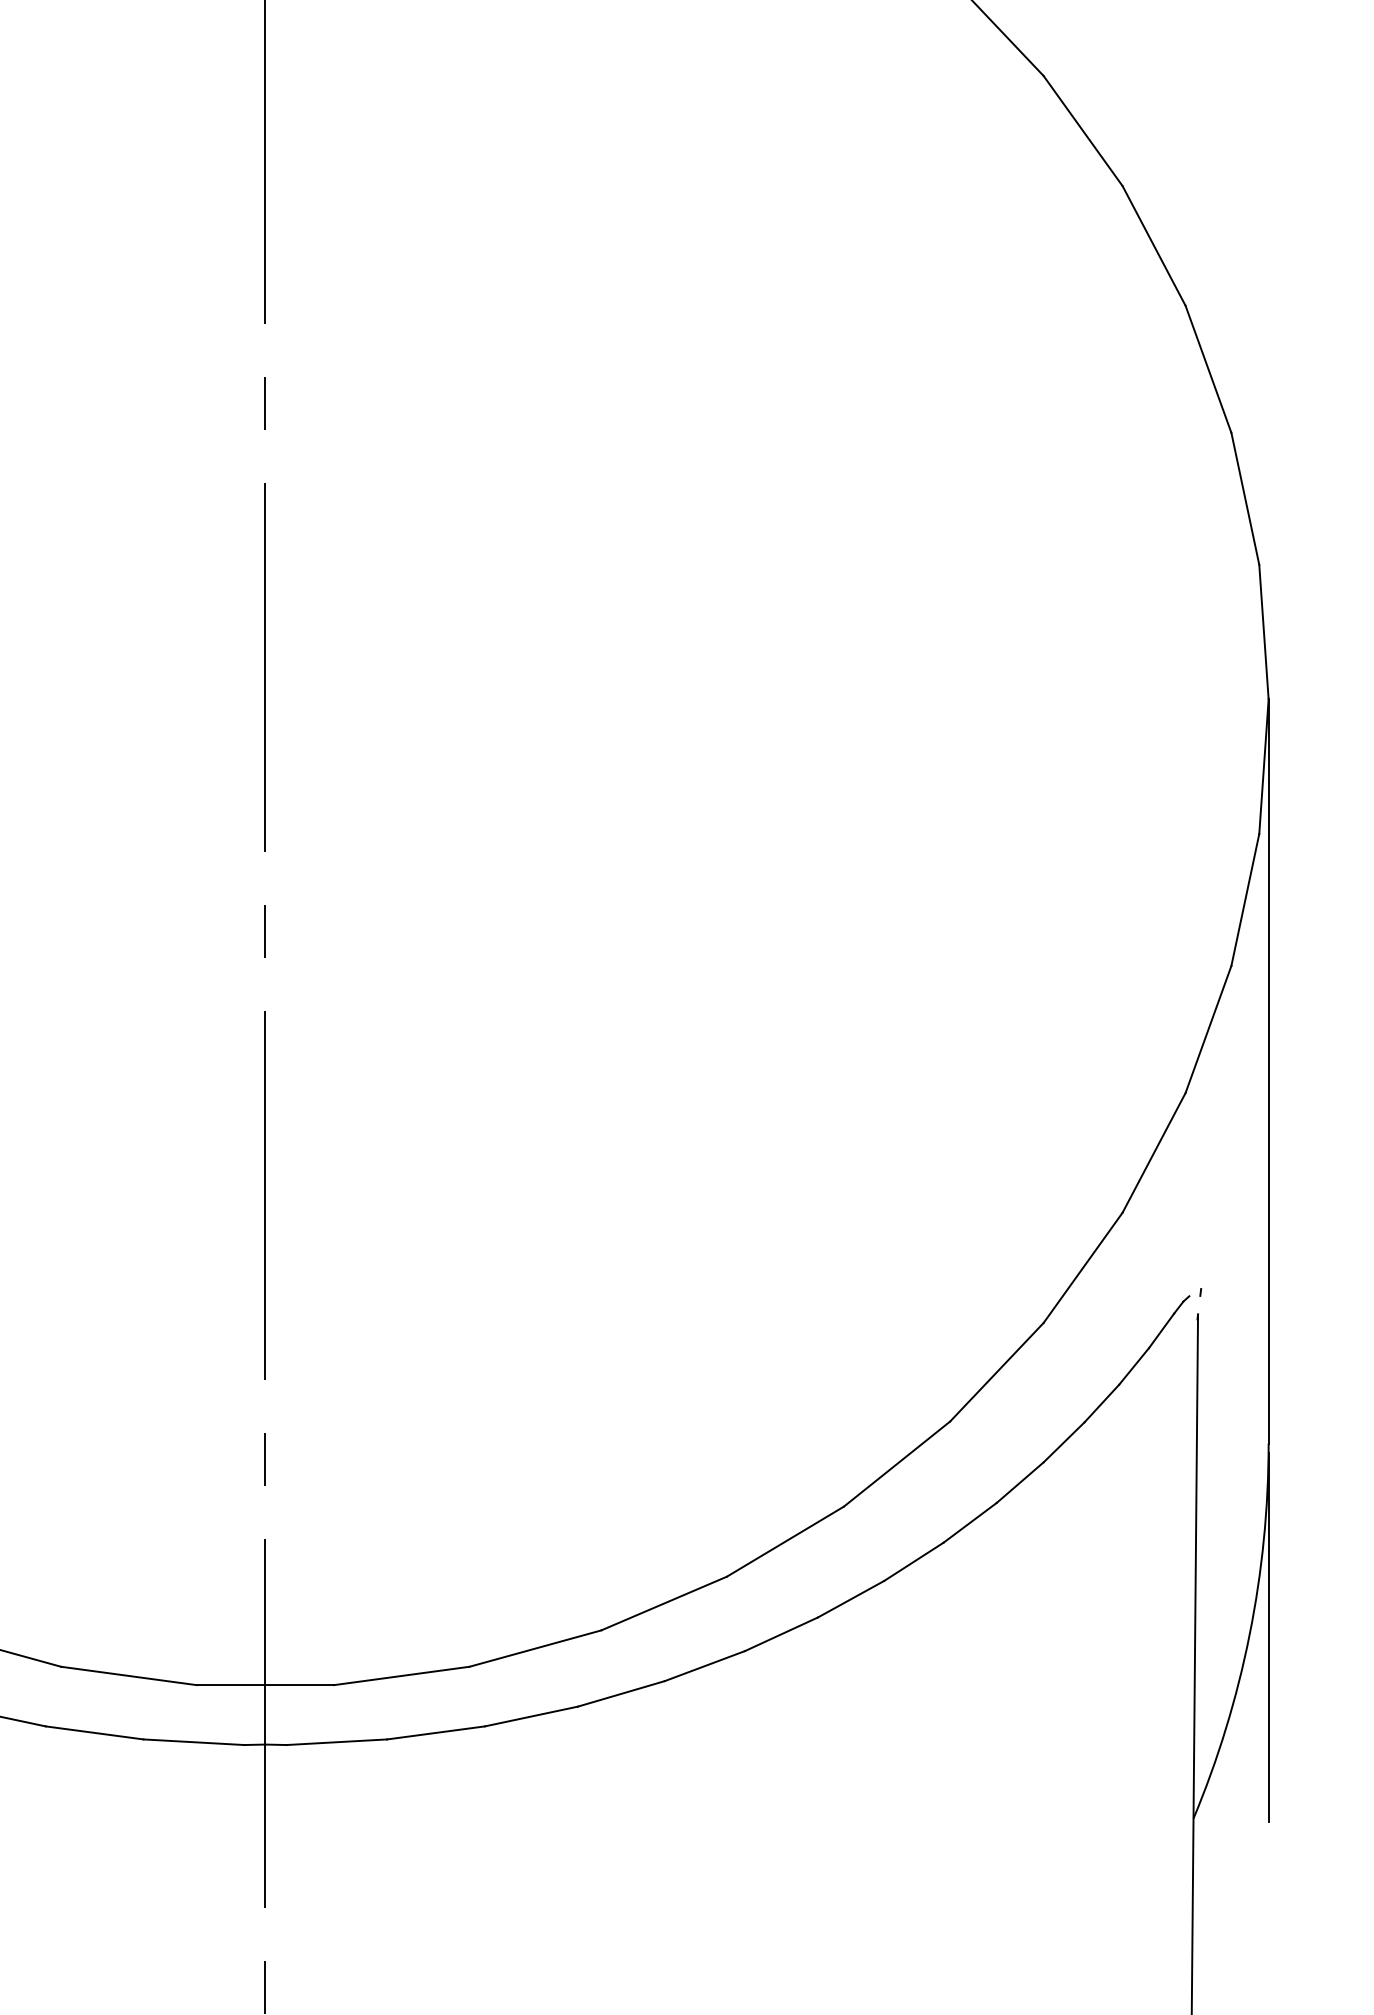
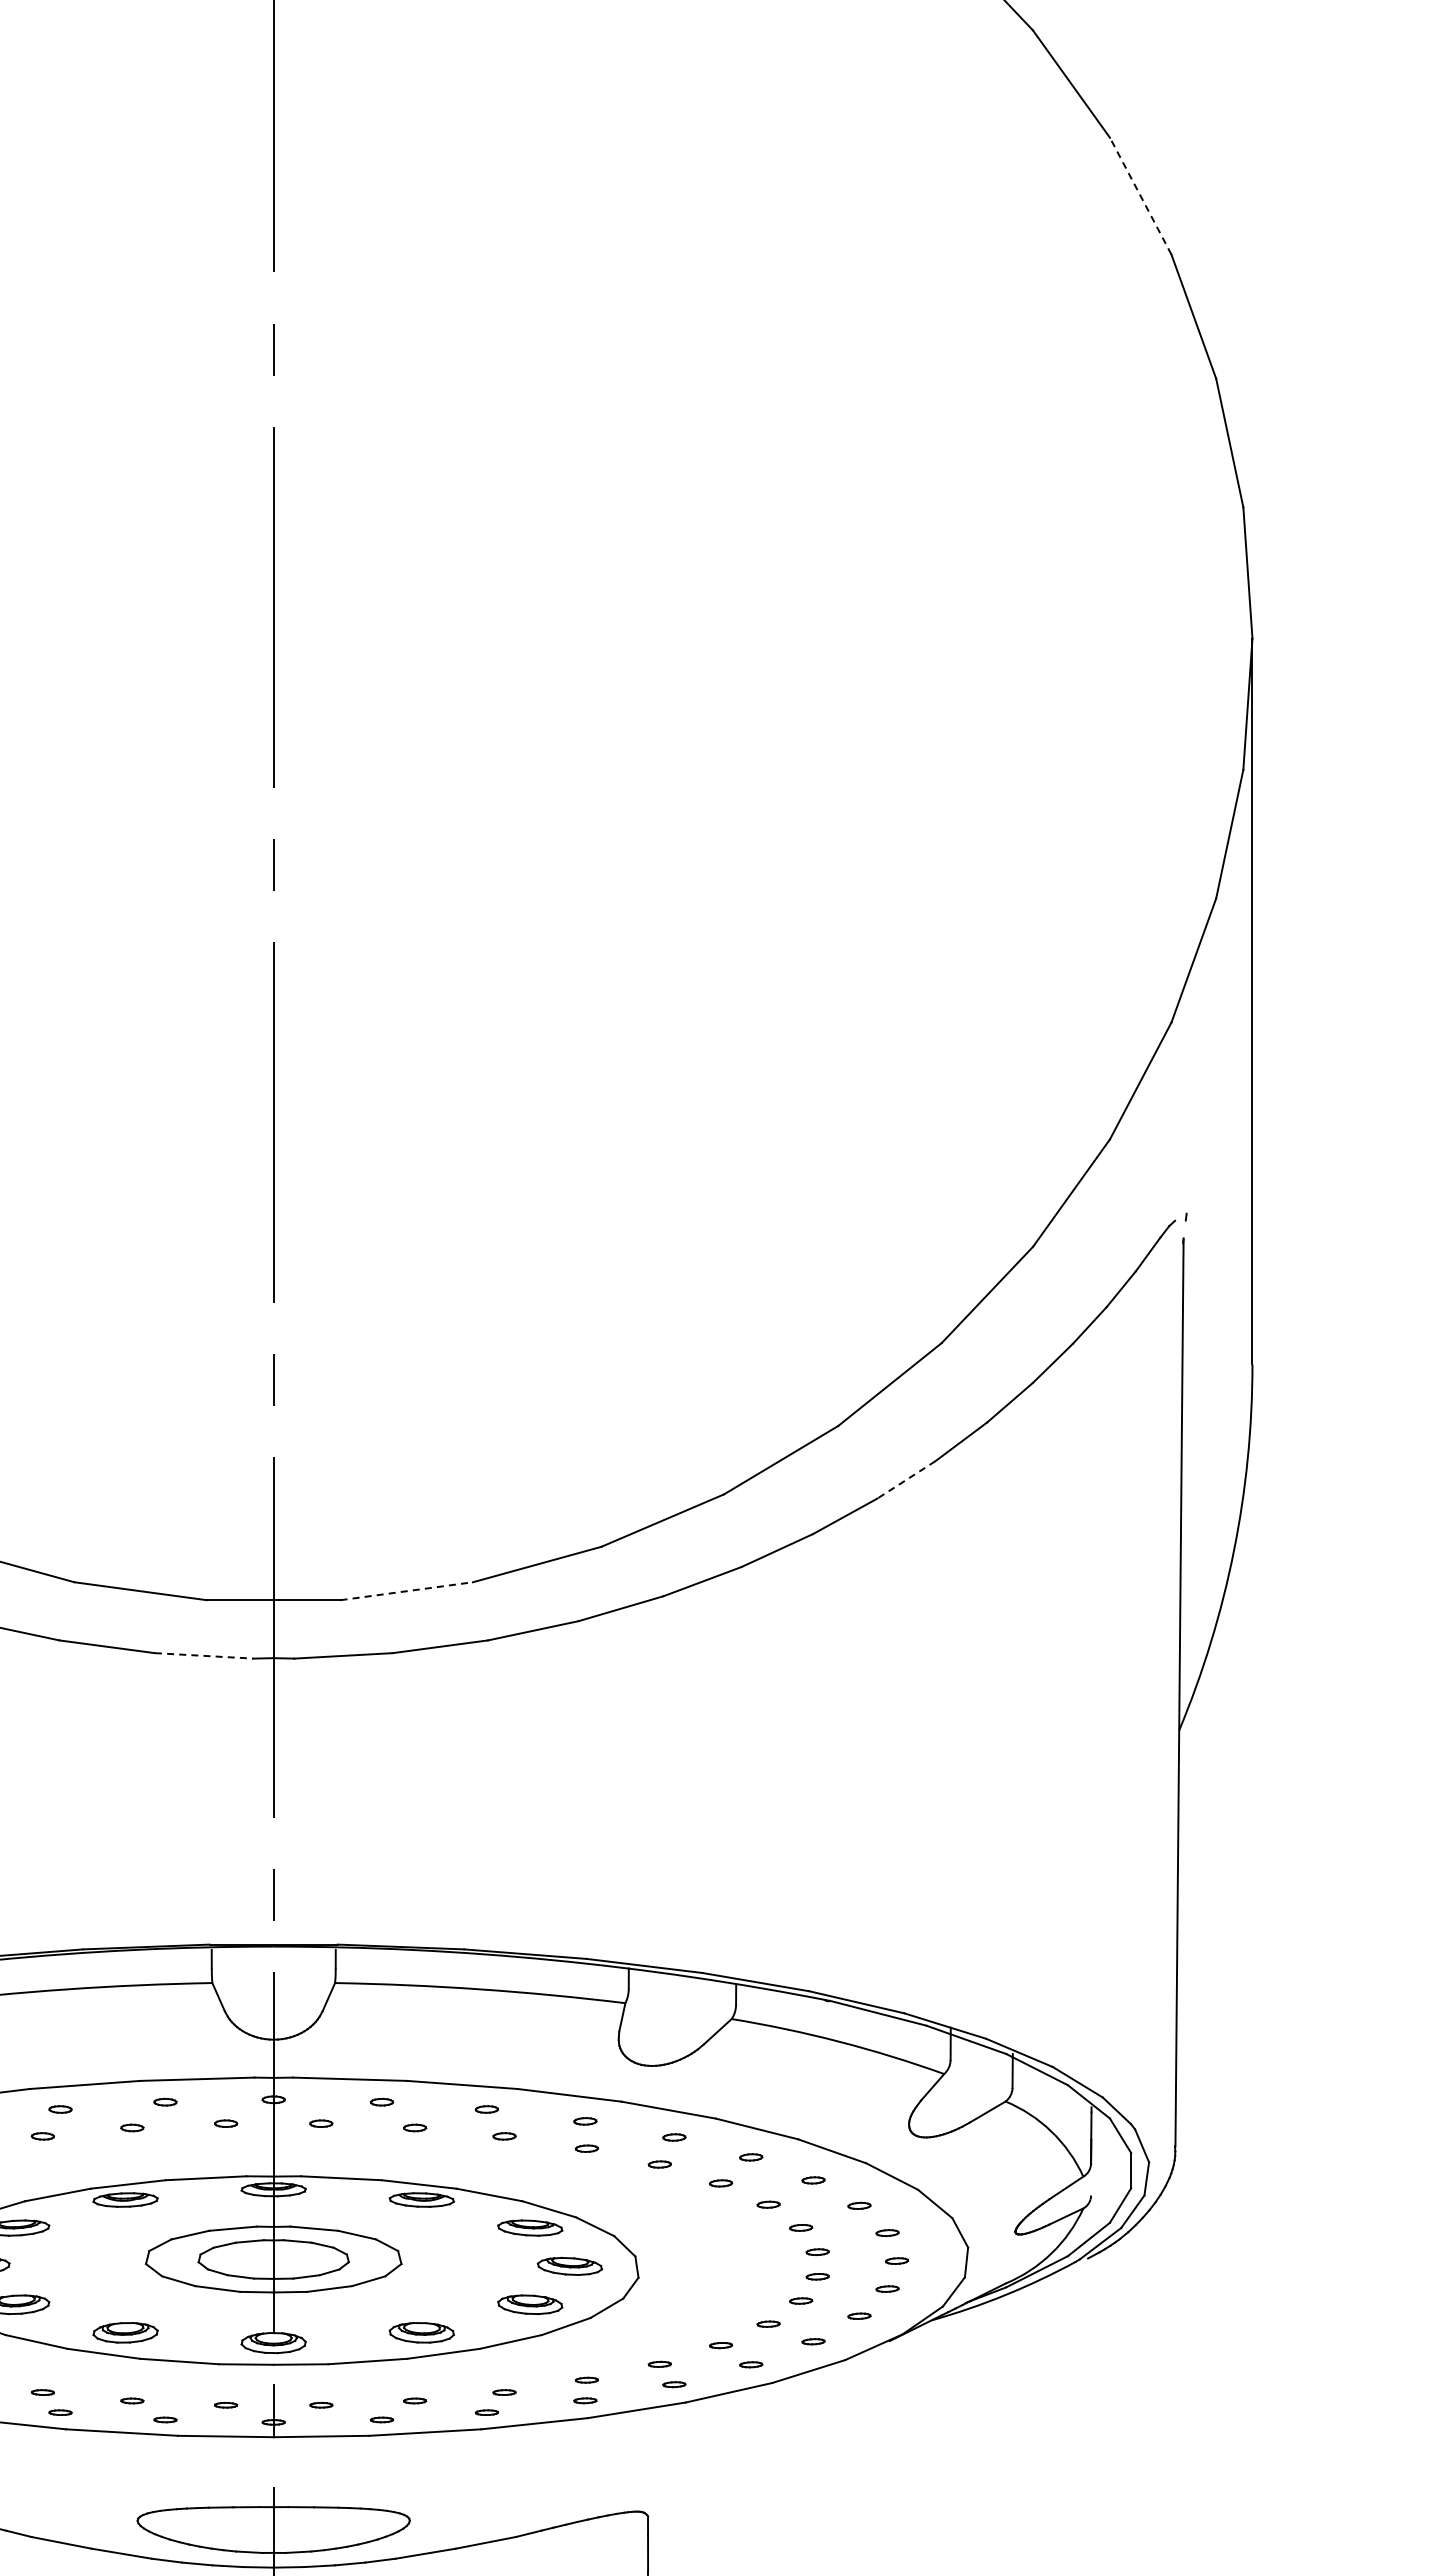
line: (1153, 246) -> (1140, 196), solid -> dashed
line: (913, 1562) -> (906, 1480), solid -> dashed
line: (1268, 1637) -> (1252, 1553), removed
line: (401, 1676) -> (406, 1591), solid -> dashed
line: (194, 1741) -> (204, 1655), solid -> dashed

